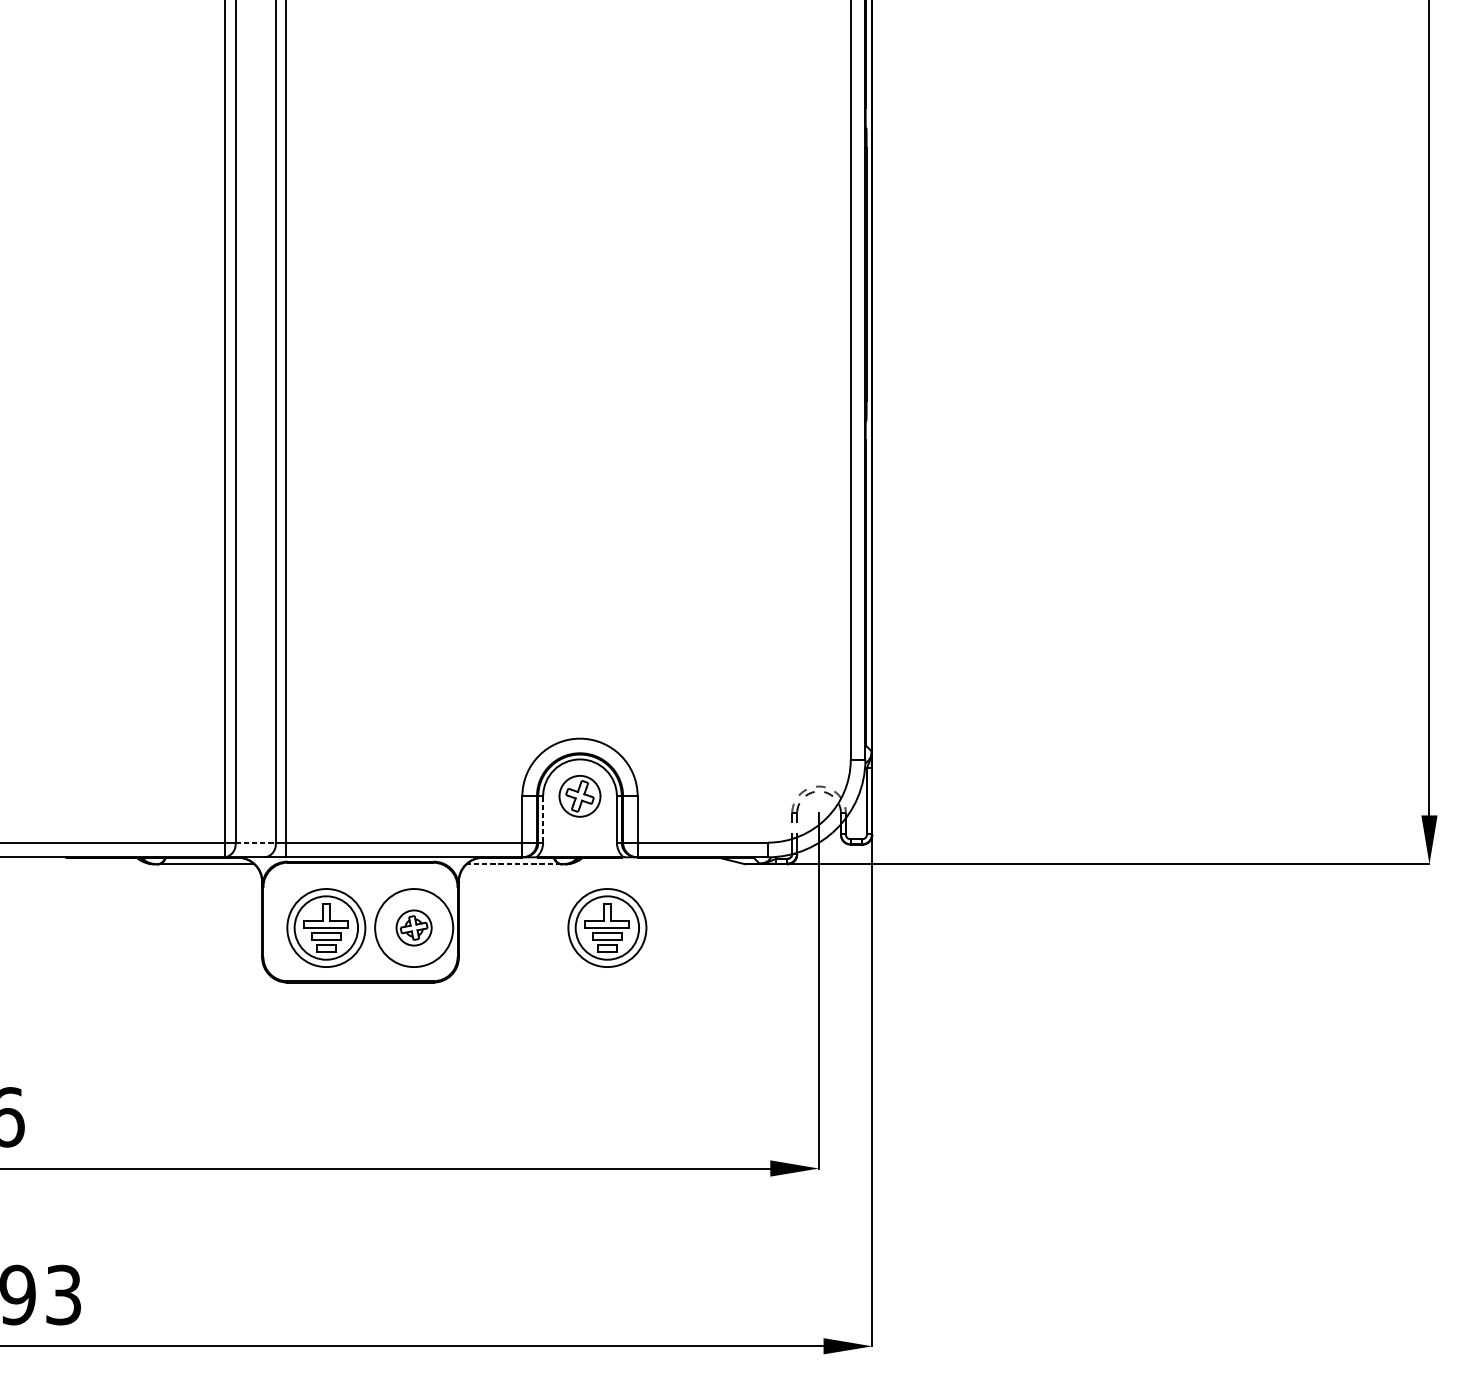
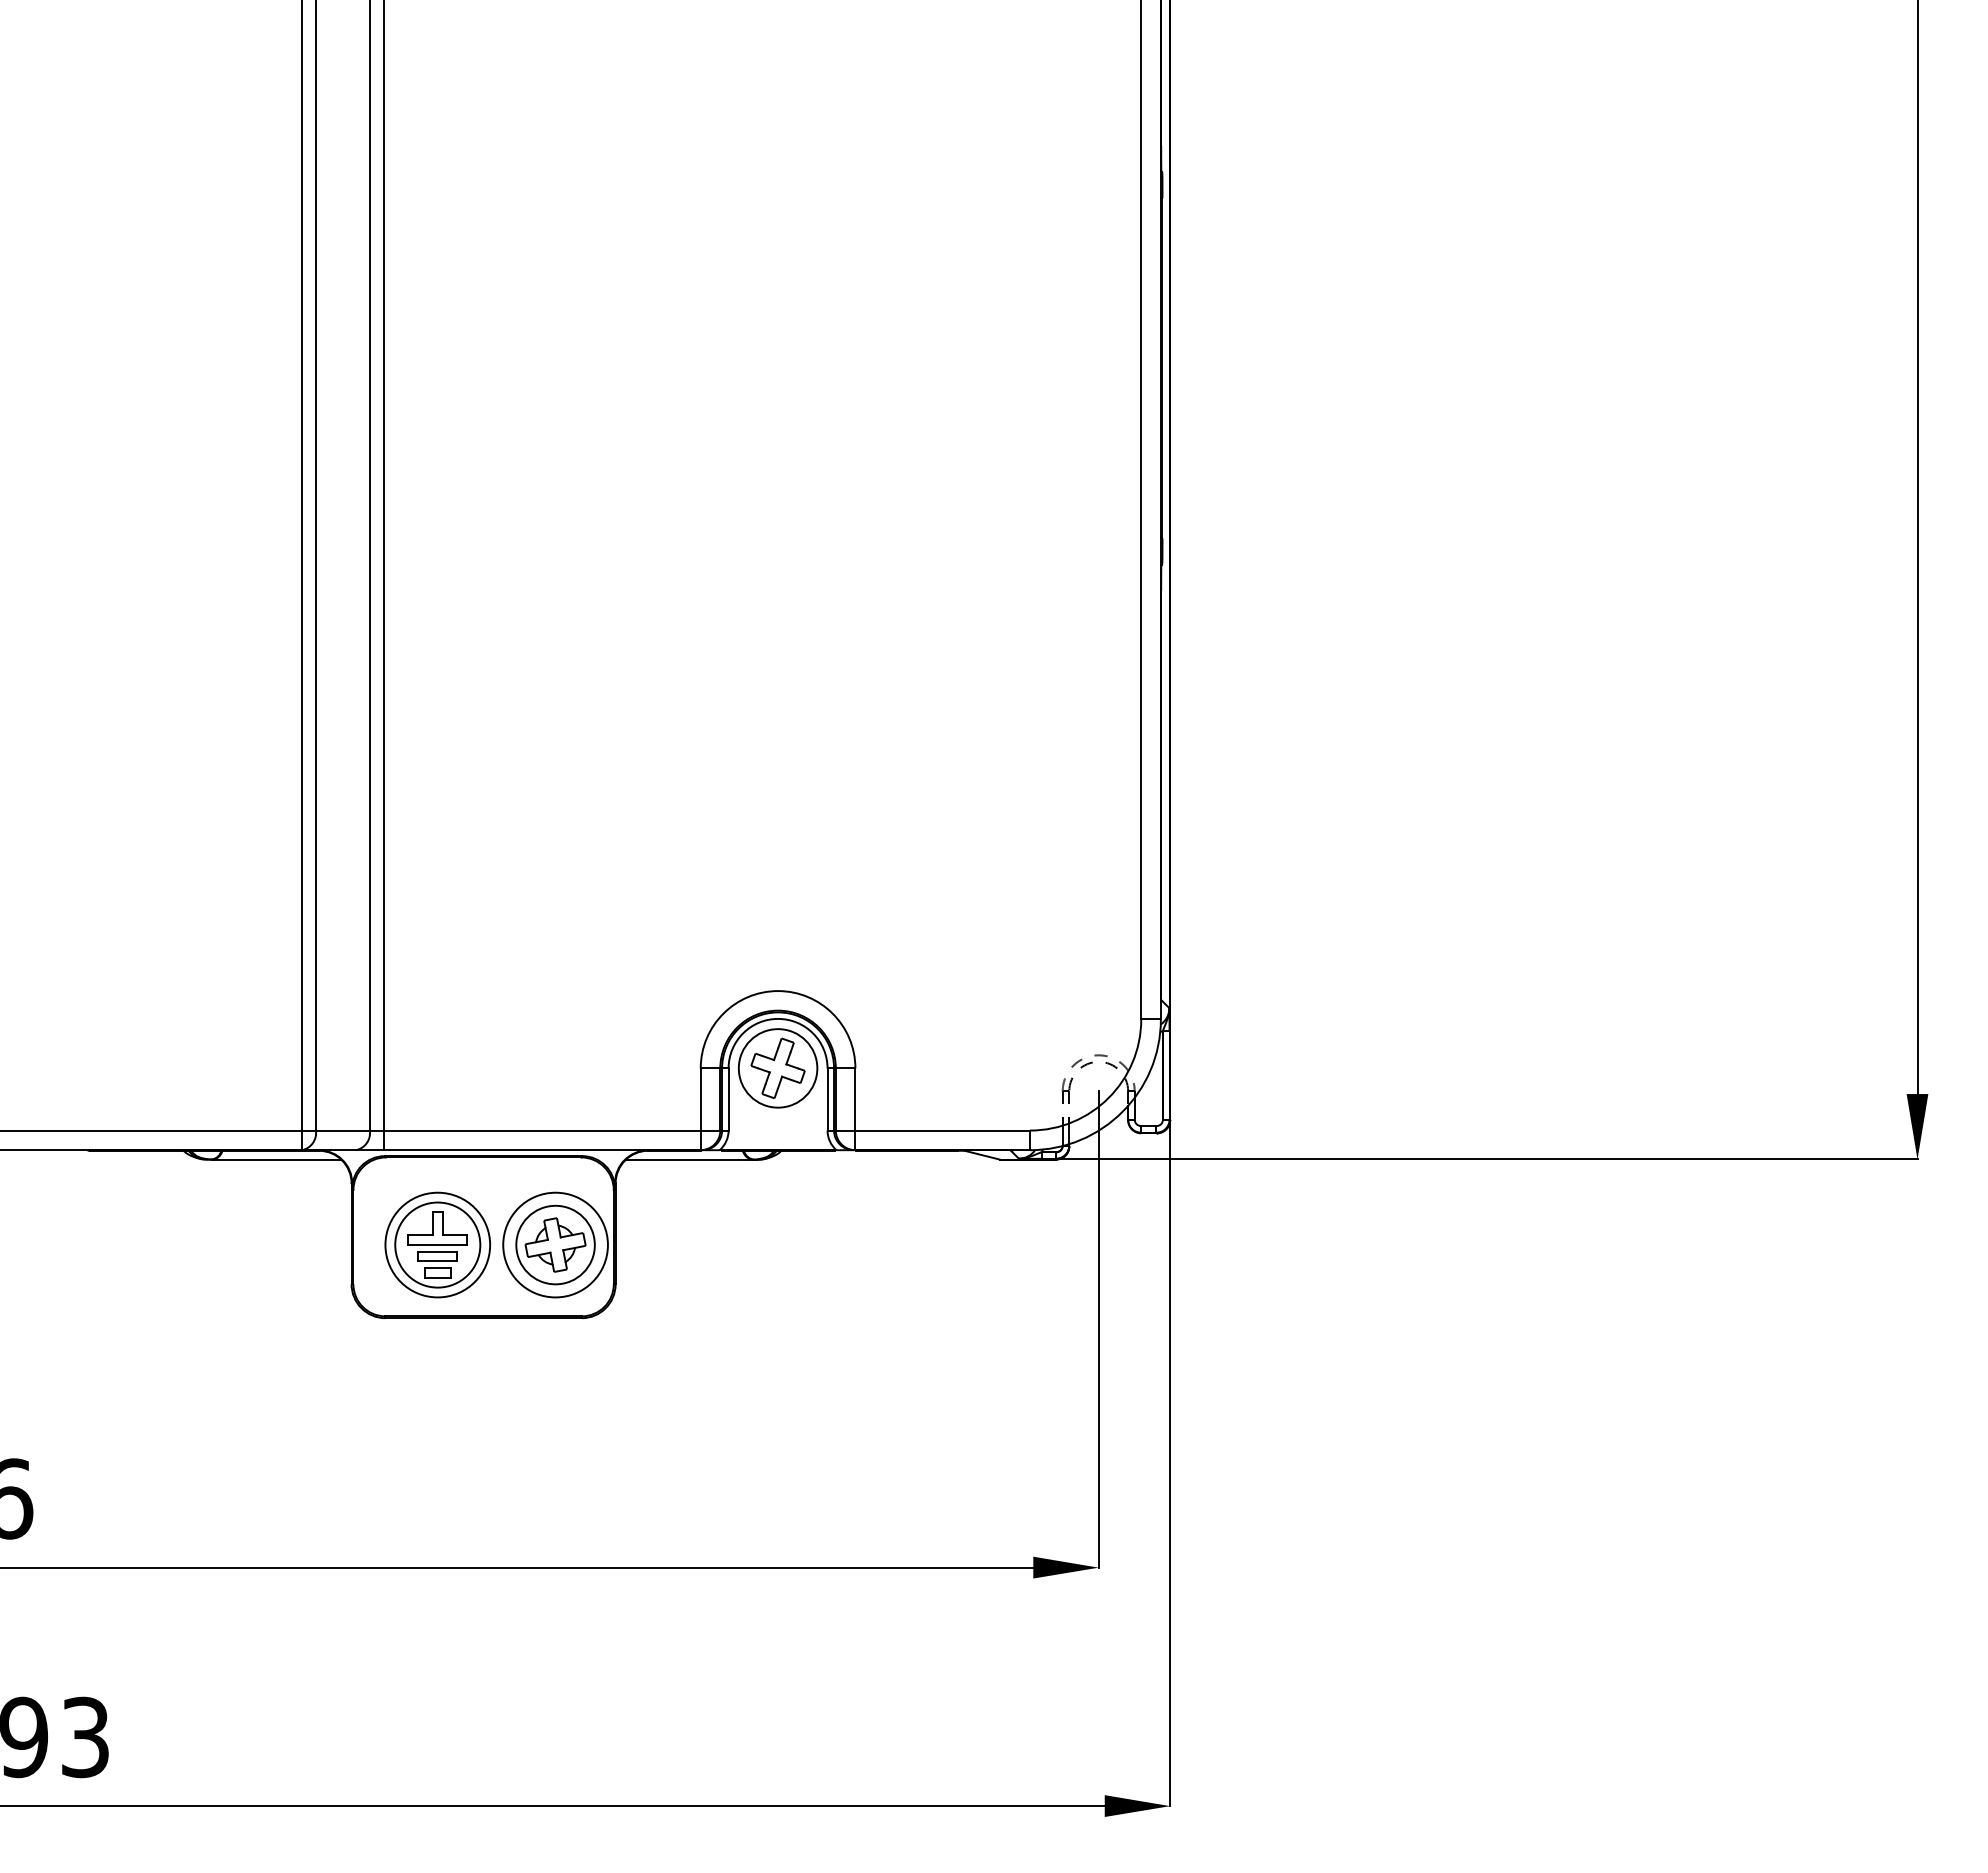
part: (579, 796) -> (777, 1068), size x1.43
line: (543, 819) -> (728, 1099), dashed -> solid
line: (255, 842) -> (342, 1130), dashed -> solid
line: (513, 864) -> (688, 1159), dashed -> solid
part: (414, 927) -> (555, 1244), size x1.67
part: (607, 927) -> (814, 1244), removed

